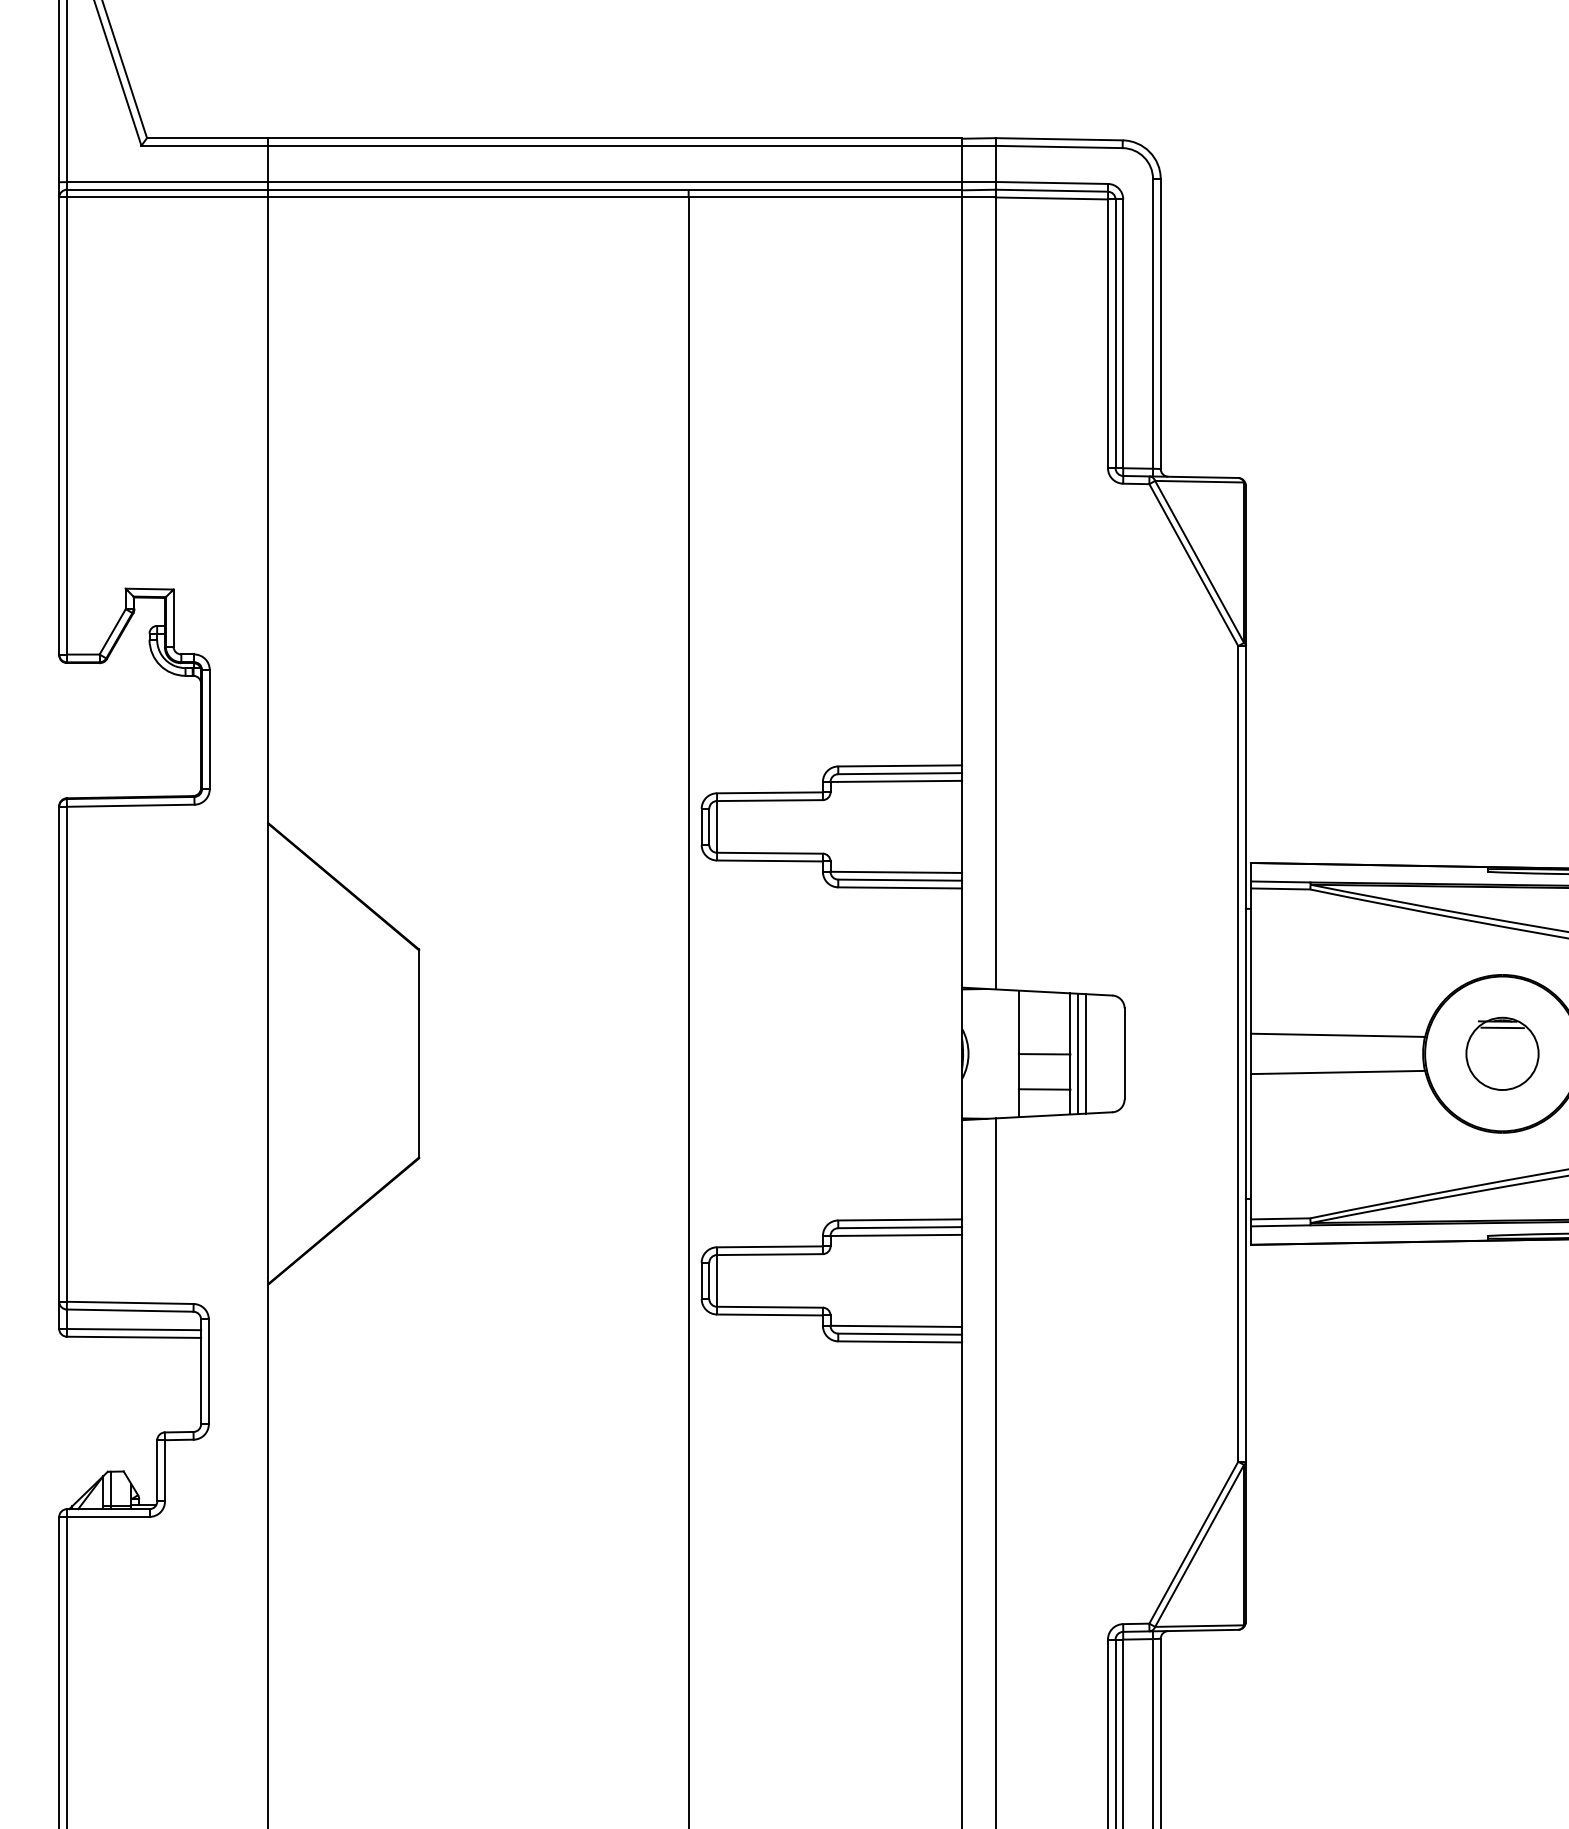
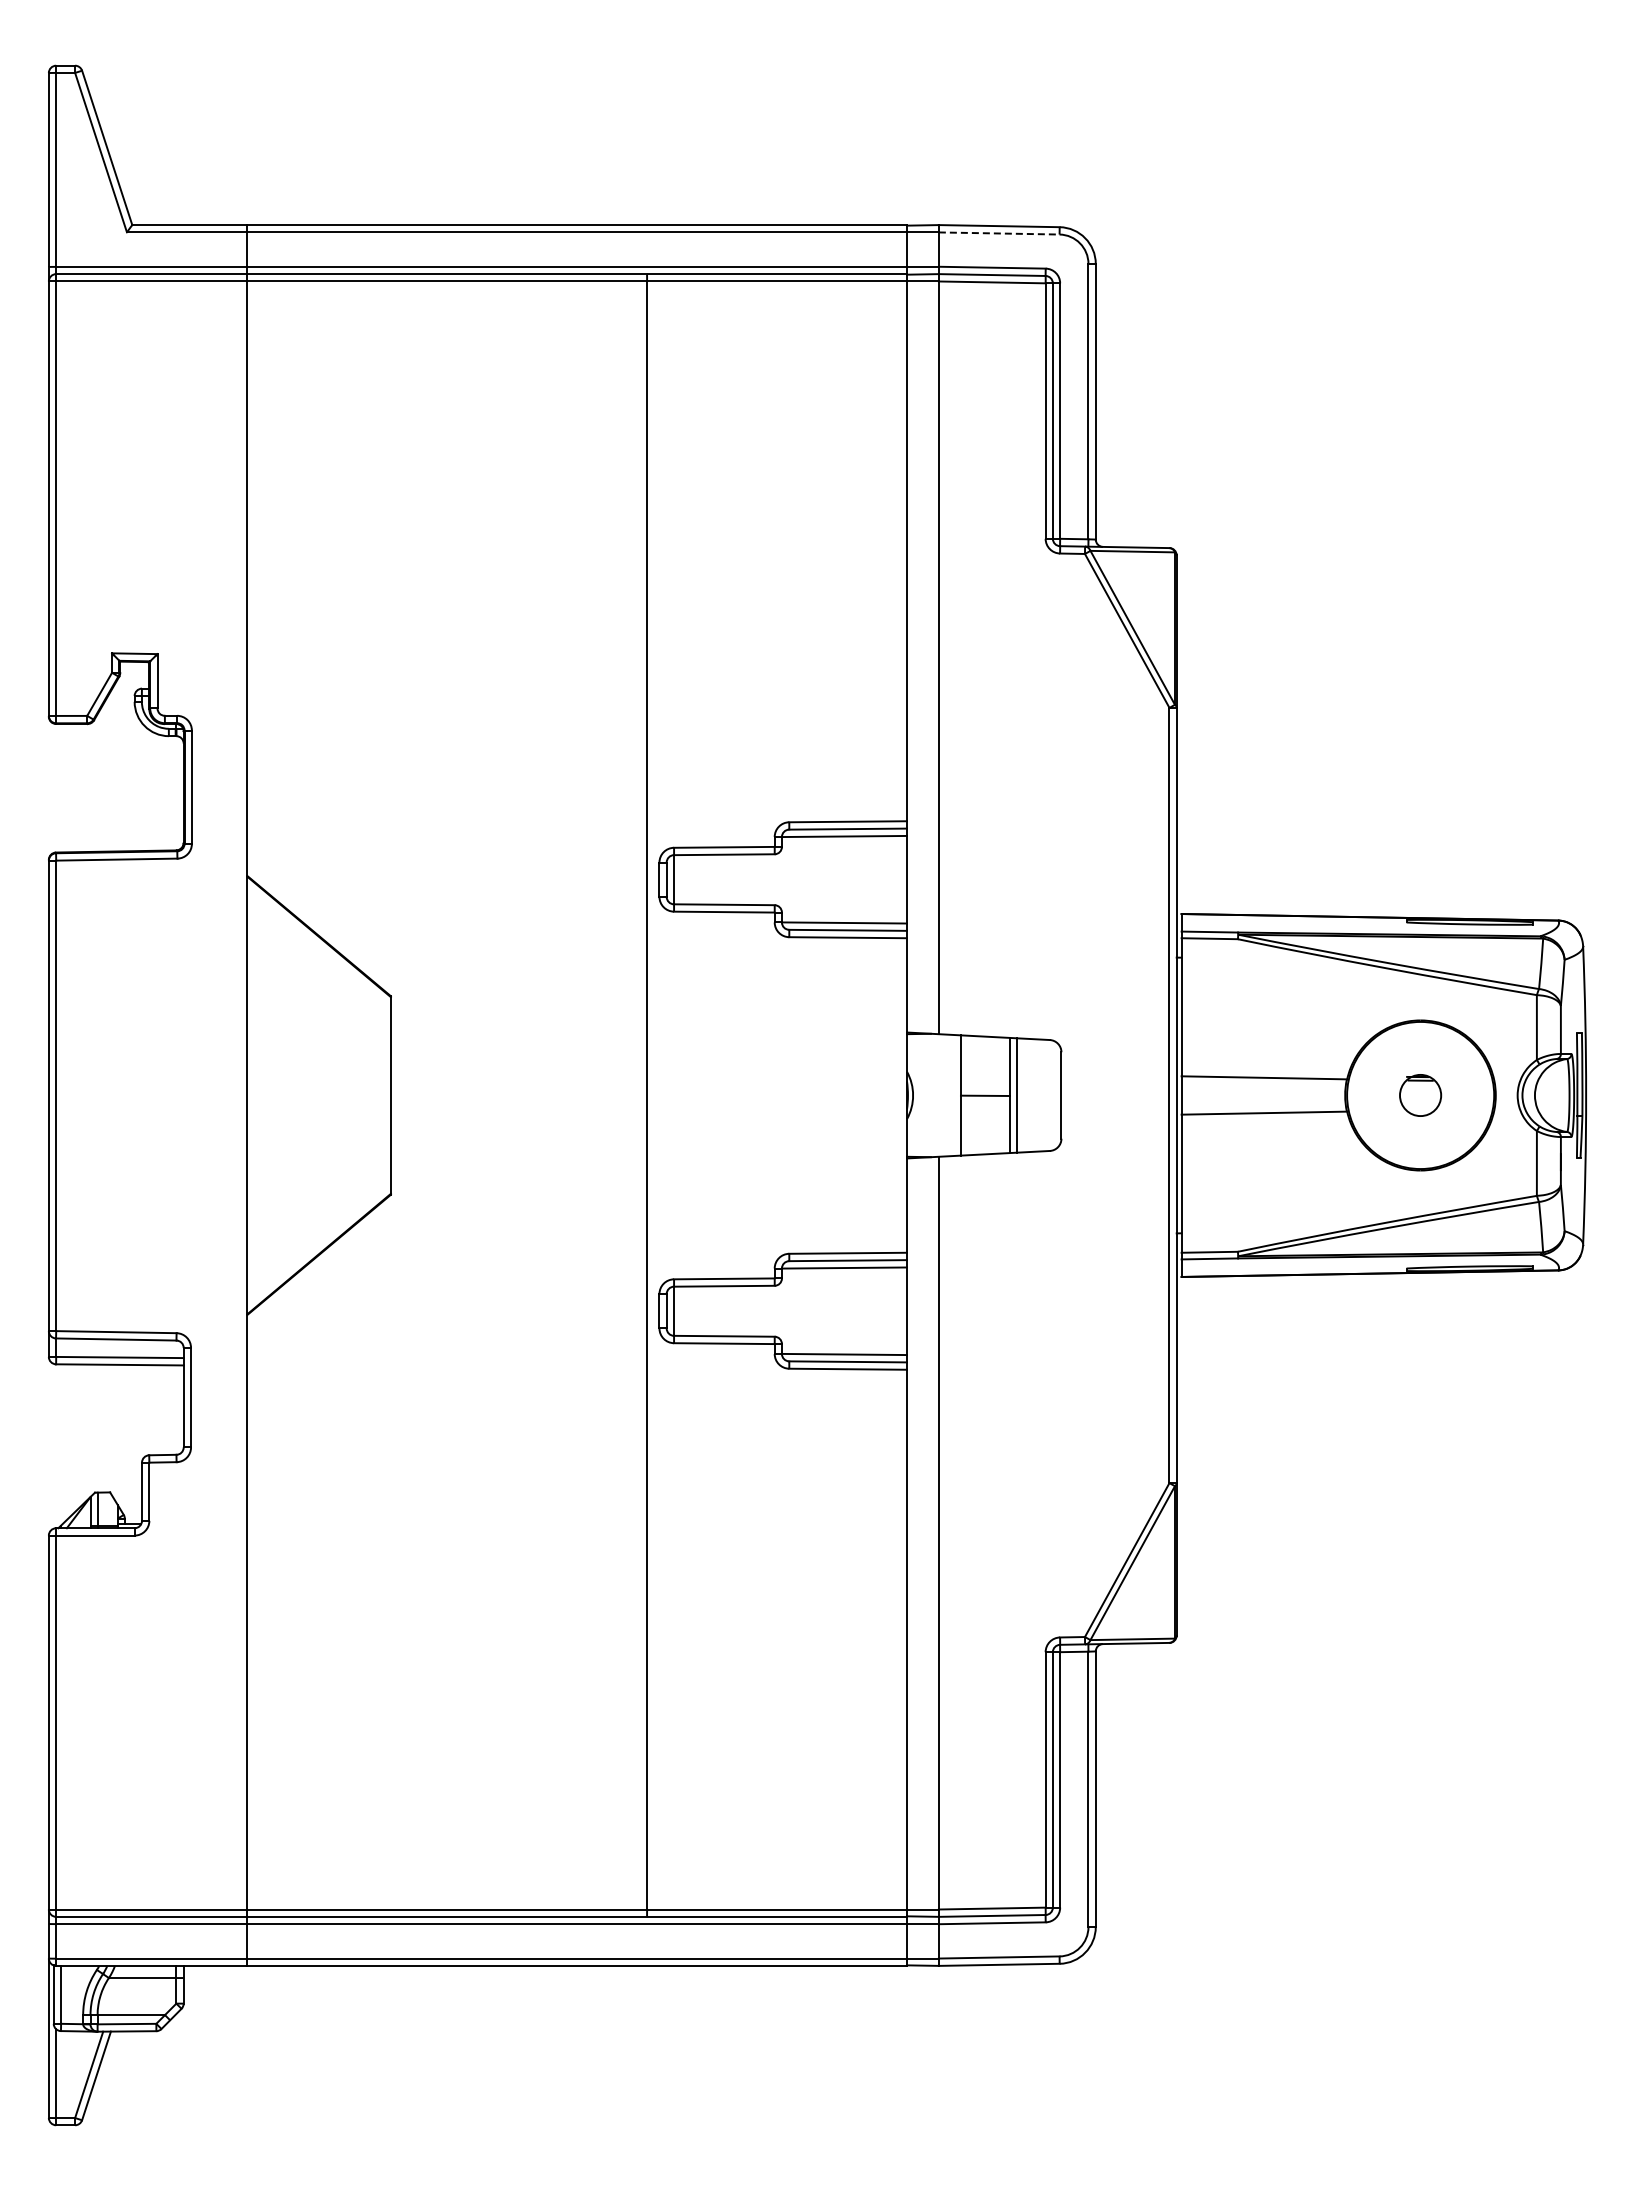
line: (1059, 147) -> (999, 233), solid -> dashed
line: (1085, 1053) -> (1024, 1095), removed
part: (1502, 1053) -> (1420, 1095), size x0.6
line: (1043, 1089) -> (984, 1129), removed

